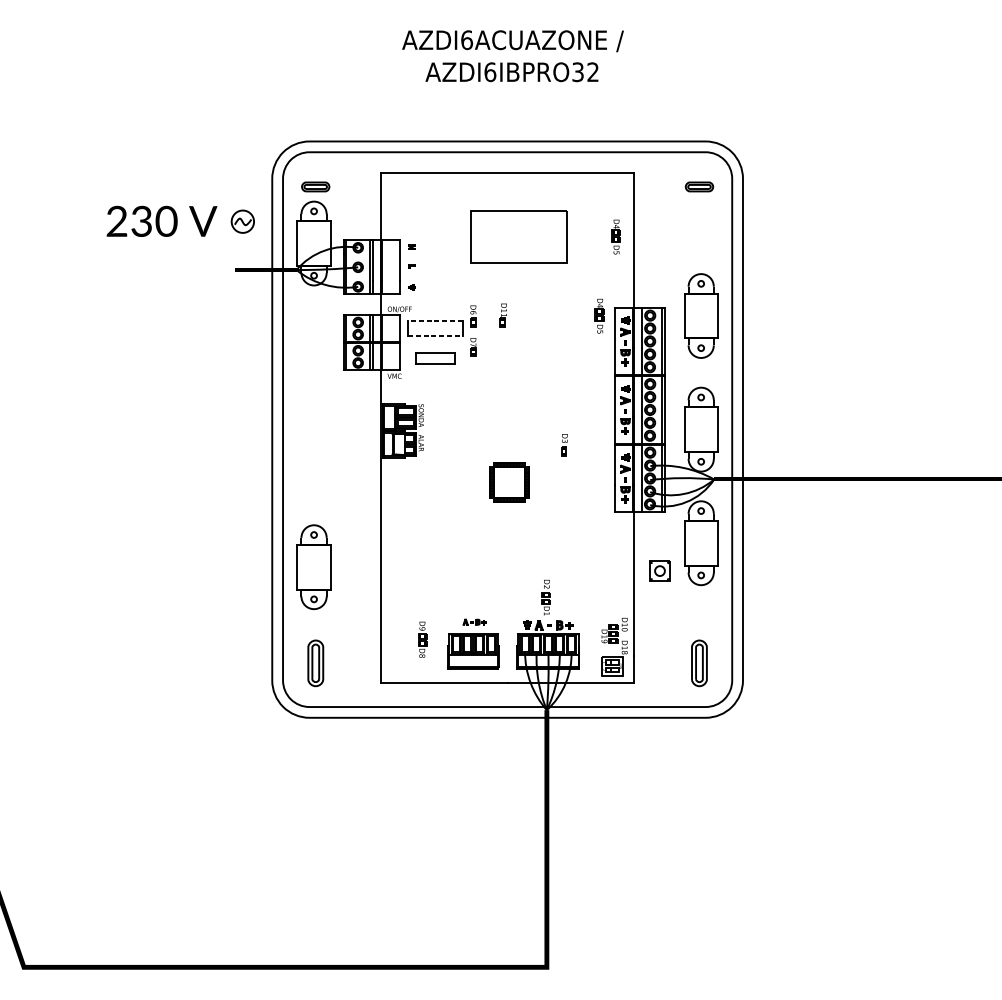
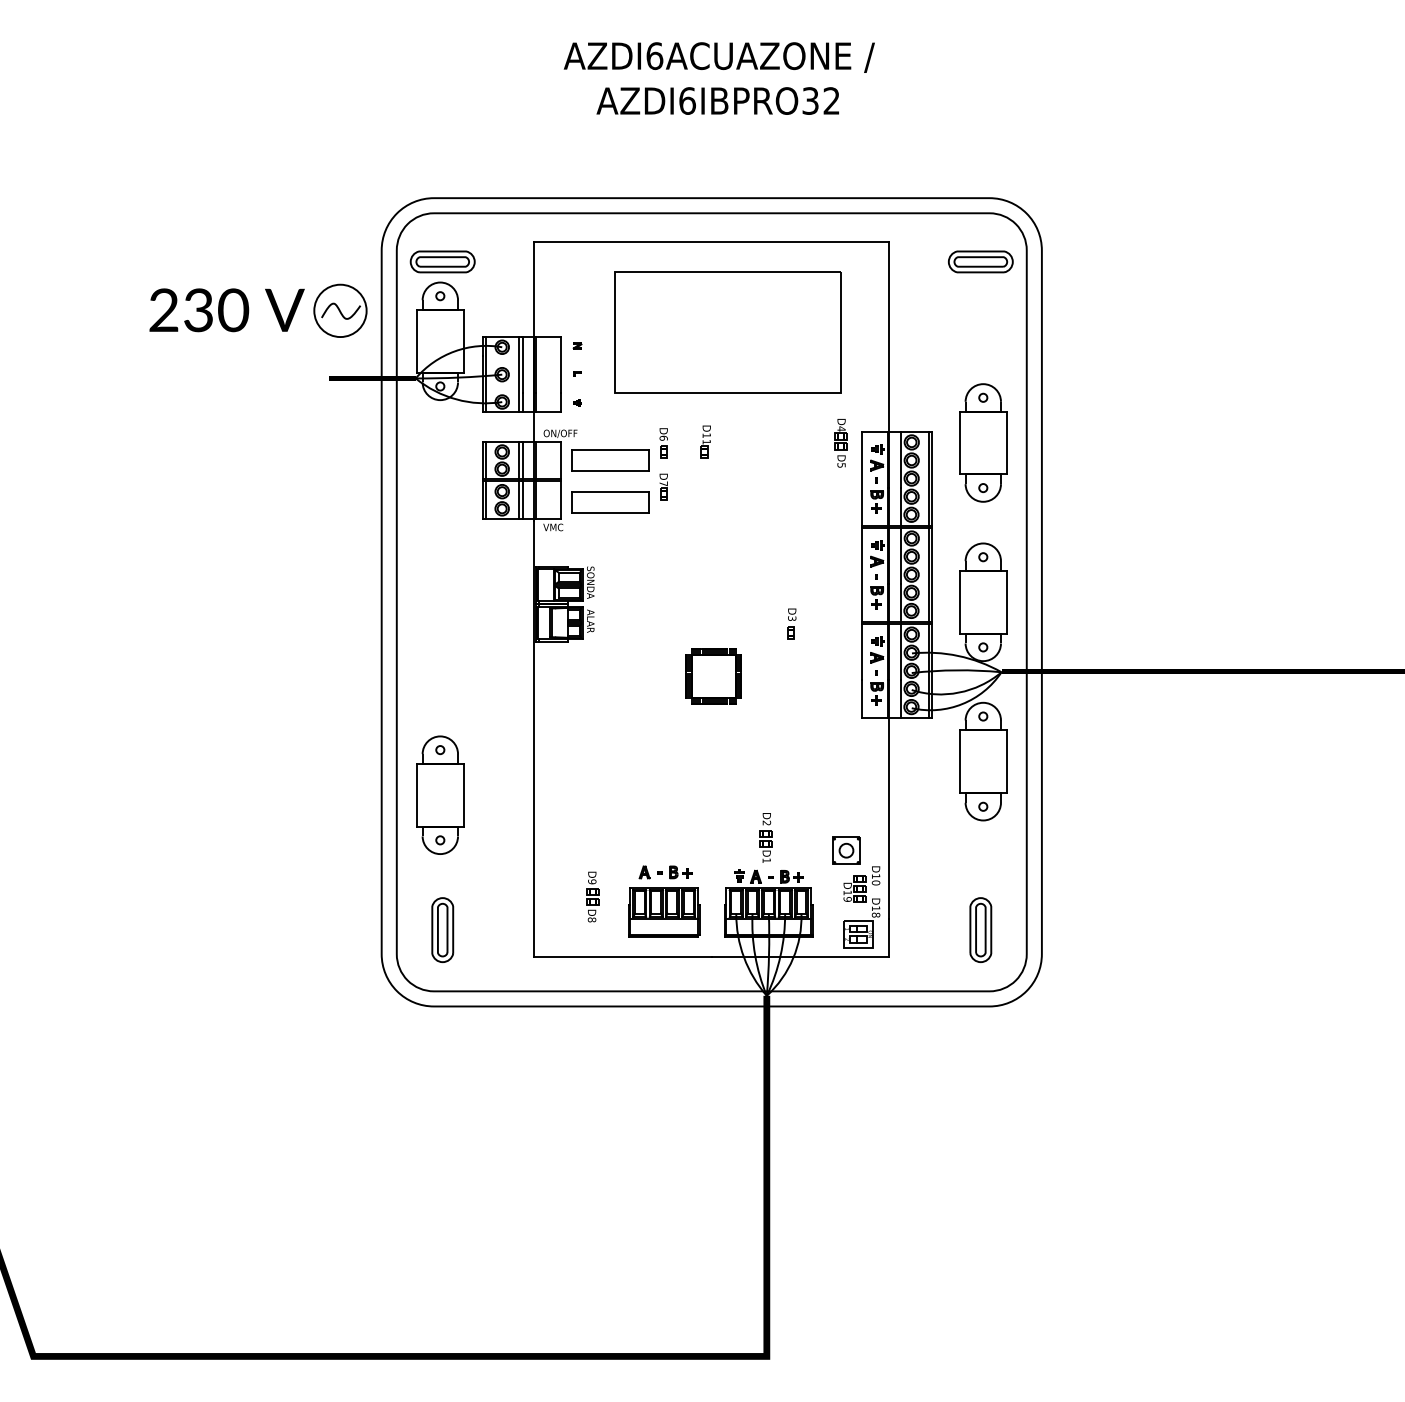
part: (315, 186) -> (442, 261), size x1.67
part: (699, 186) -> (980, 261), size x1.67
part: (242, 221) -> (340, 310), size x1.67
part: (518, 237) -> (727, 332), size x1.67
part: (615, 237) -> (863, 332), removed
line: (435, 321) -> (610, 450), dashed -> solid
line: (435, 336) -> (610, 471), dashed -> solid
part: (435, 358) -> (610, 502), size x1.43
part: (659, 570) -> (846, 850), moved
part: (474, 622) -> (665, 872), size x1.67

